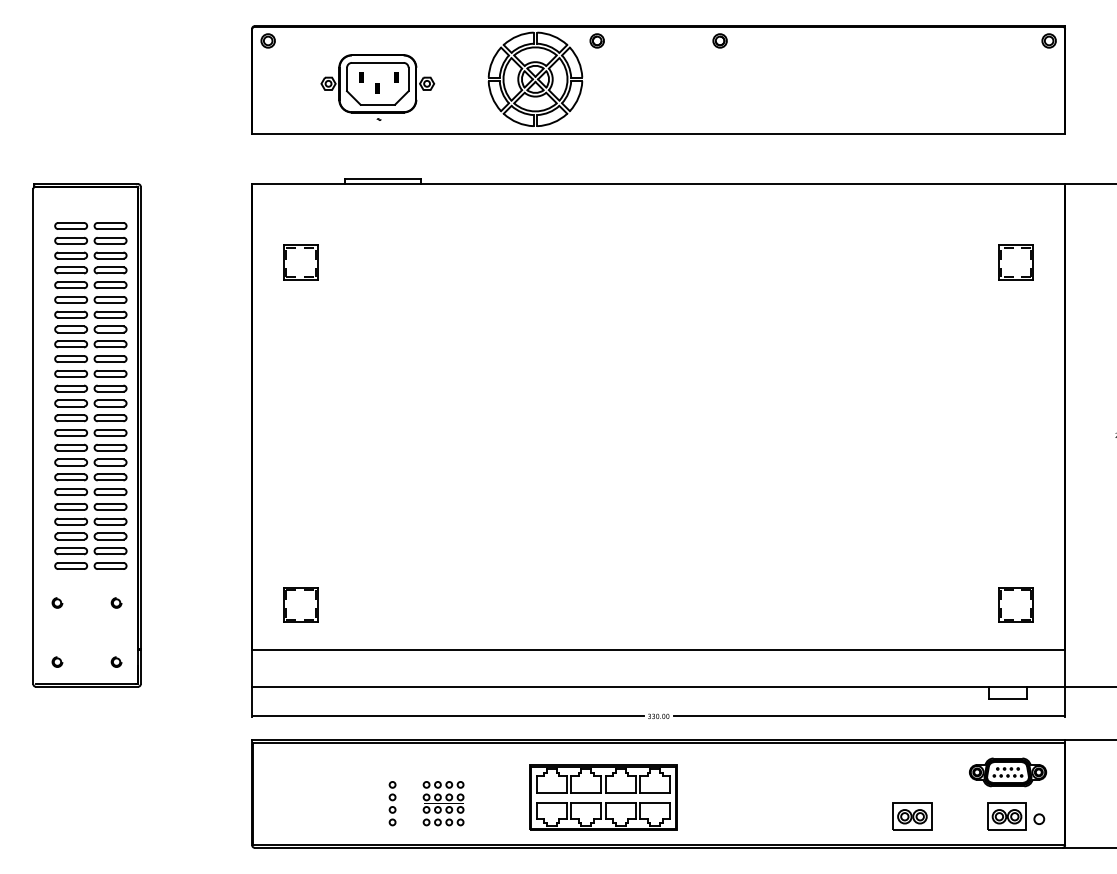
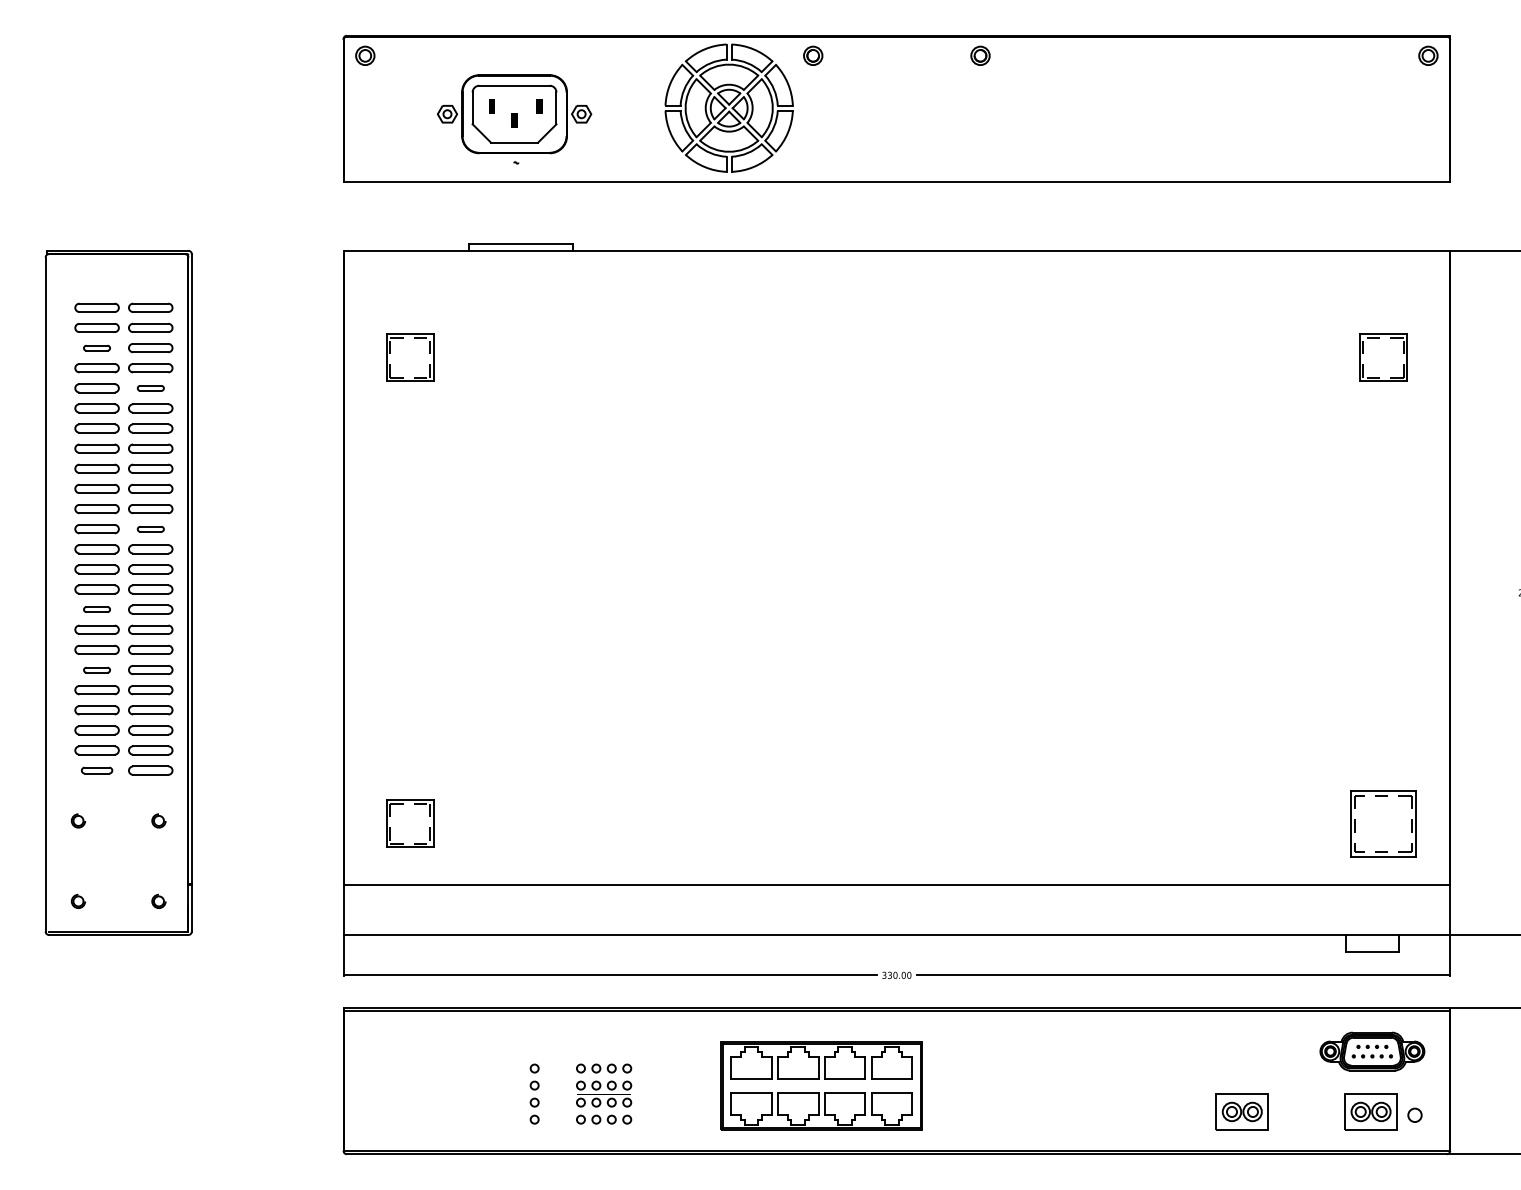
part: (70, 255) -> (96, 348), size x0.6
part: (110, 285) -> (150, 388), size x0.6
part: (110, 388) -> (150, 529), size x0.6
part: (70, 447) -> (96, 609), size x0.6
part: (70, 492) -> (96, 670), size x0.6
part: (70, 565) -> (96, 770), size x0.7
part: (1016, 604) -> (1383, 823), size x1.4

